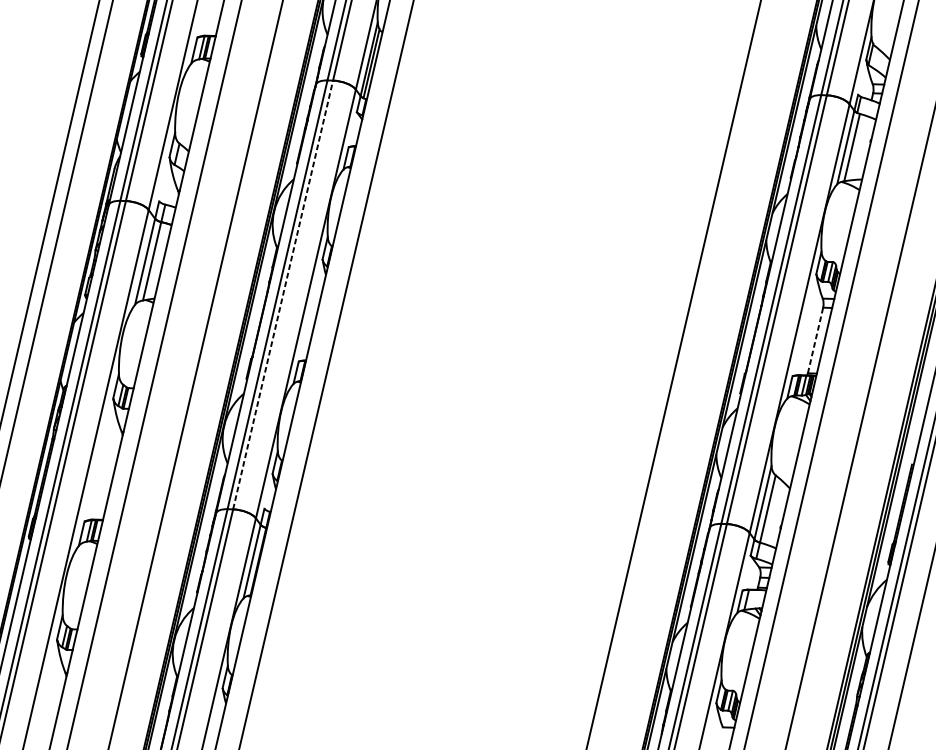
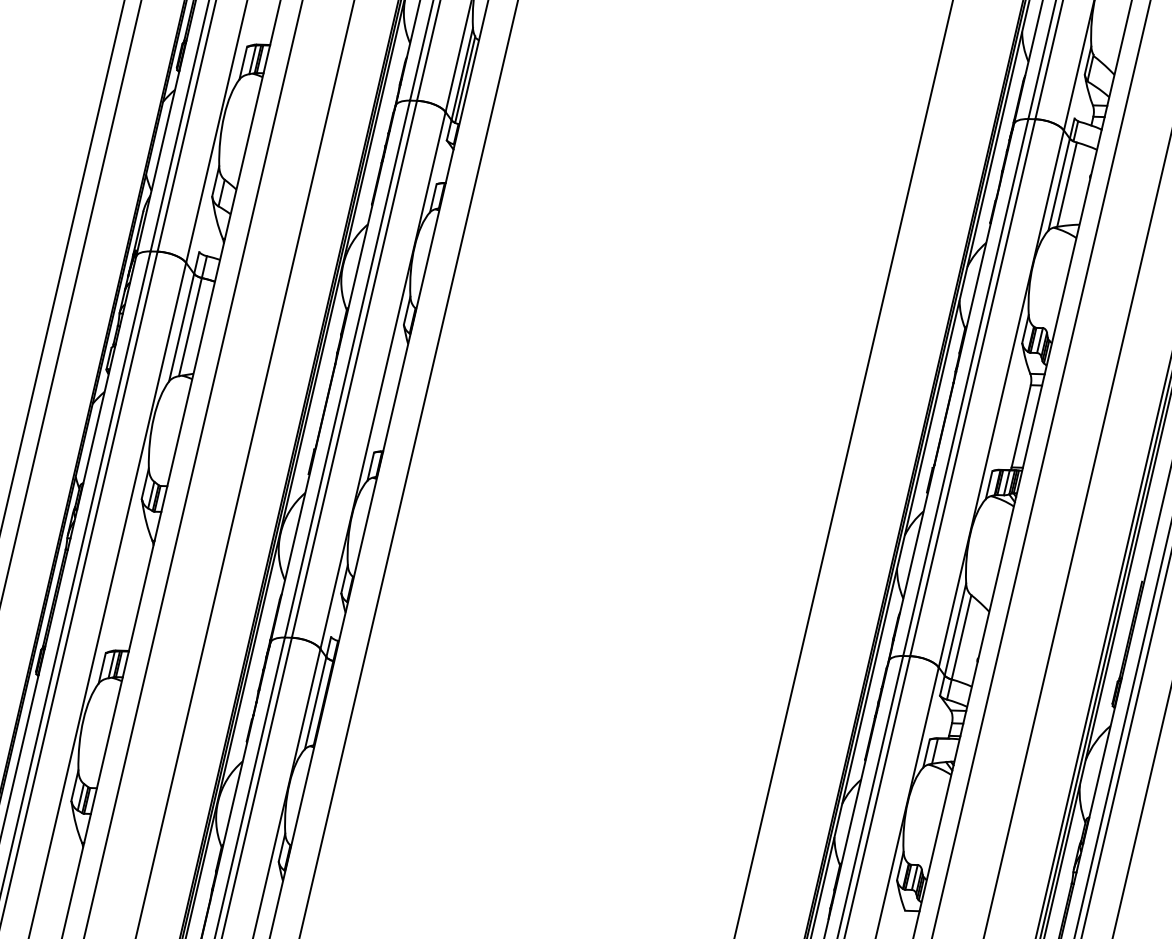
line: (283, 295) -> (354, 369), dashed -> solid
line: (815, 339) -> (1021, 425), dashed -> solid

